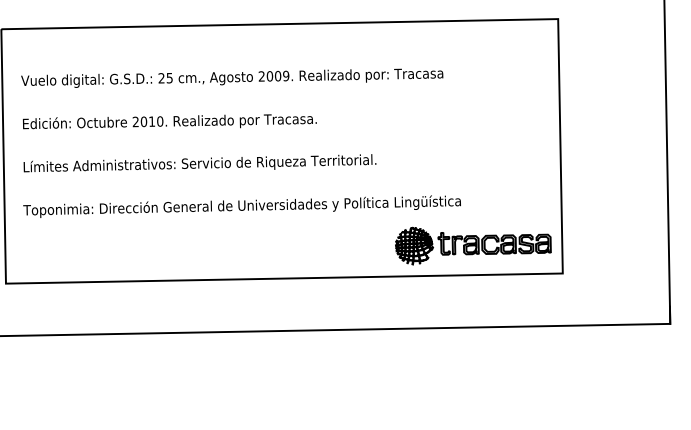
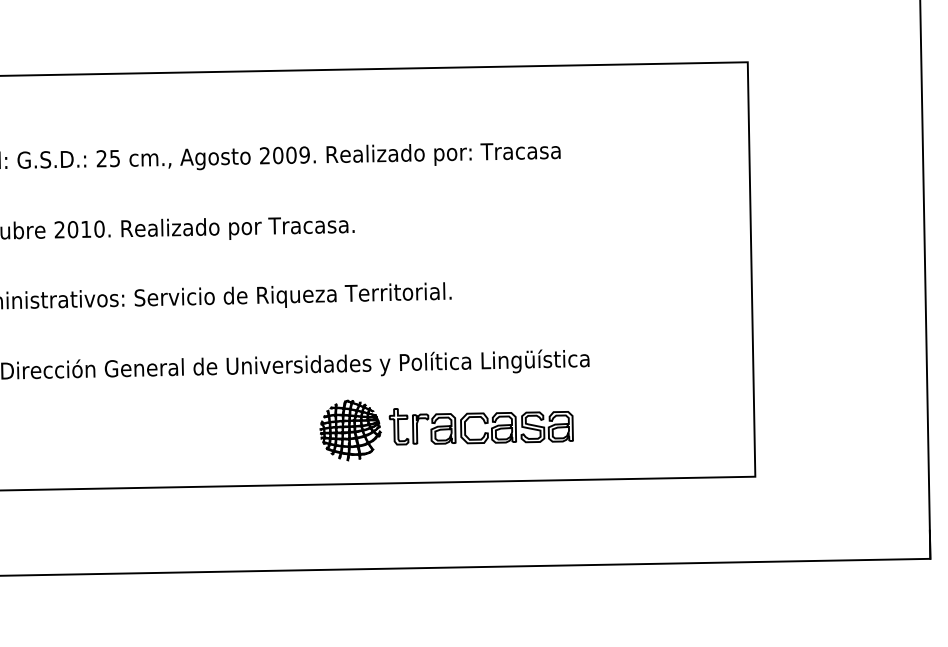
part: (473, 245) -> (446, 429), moved

